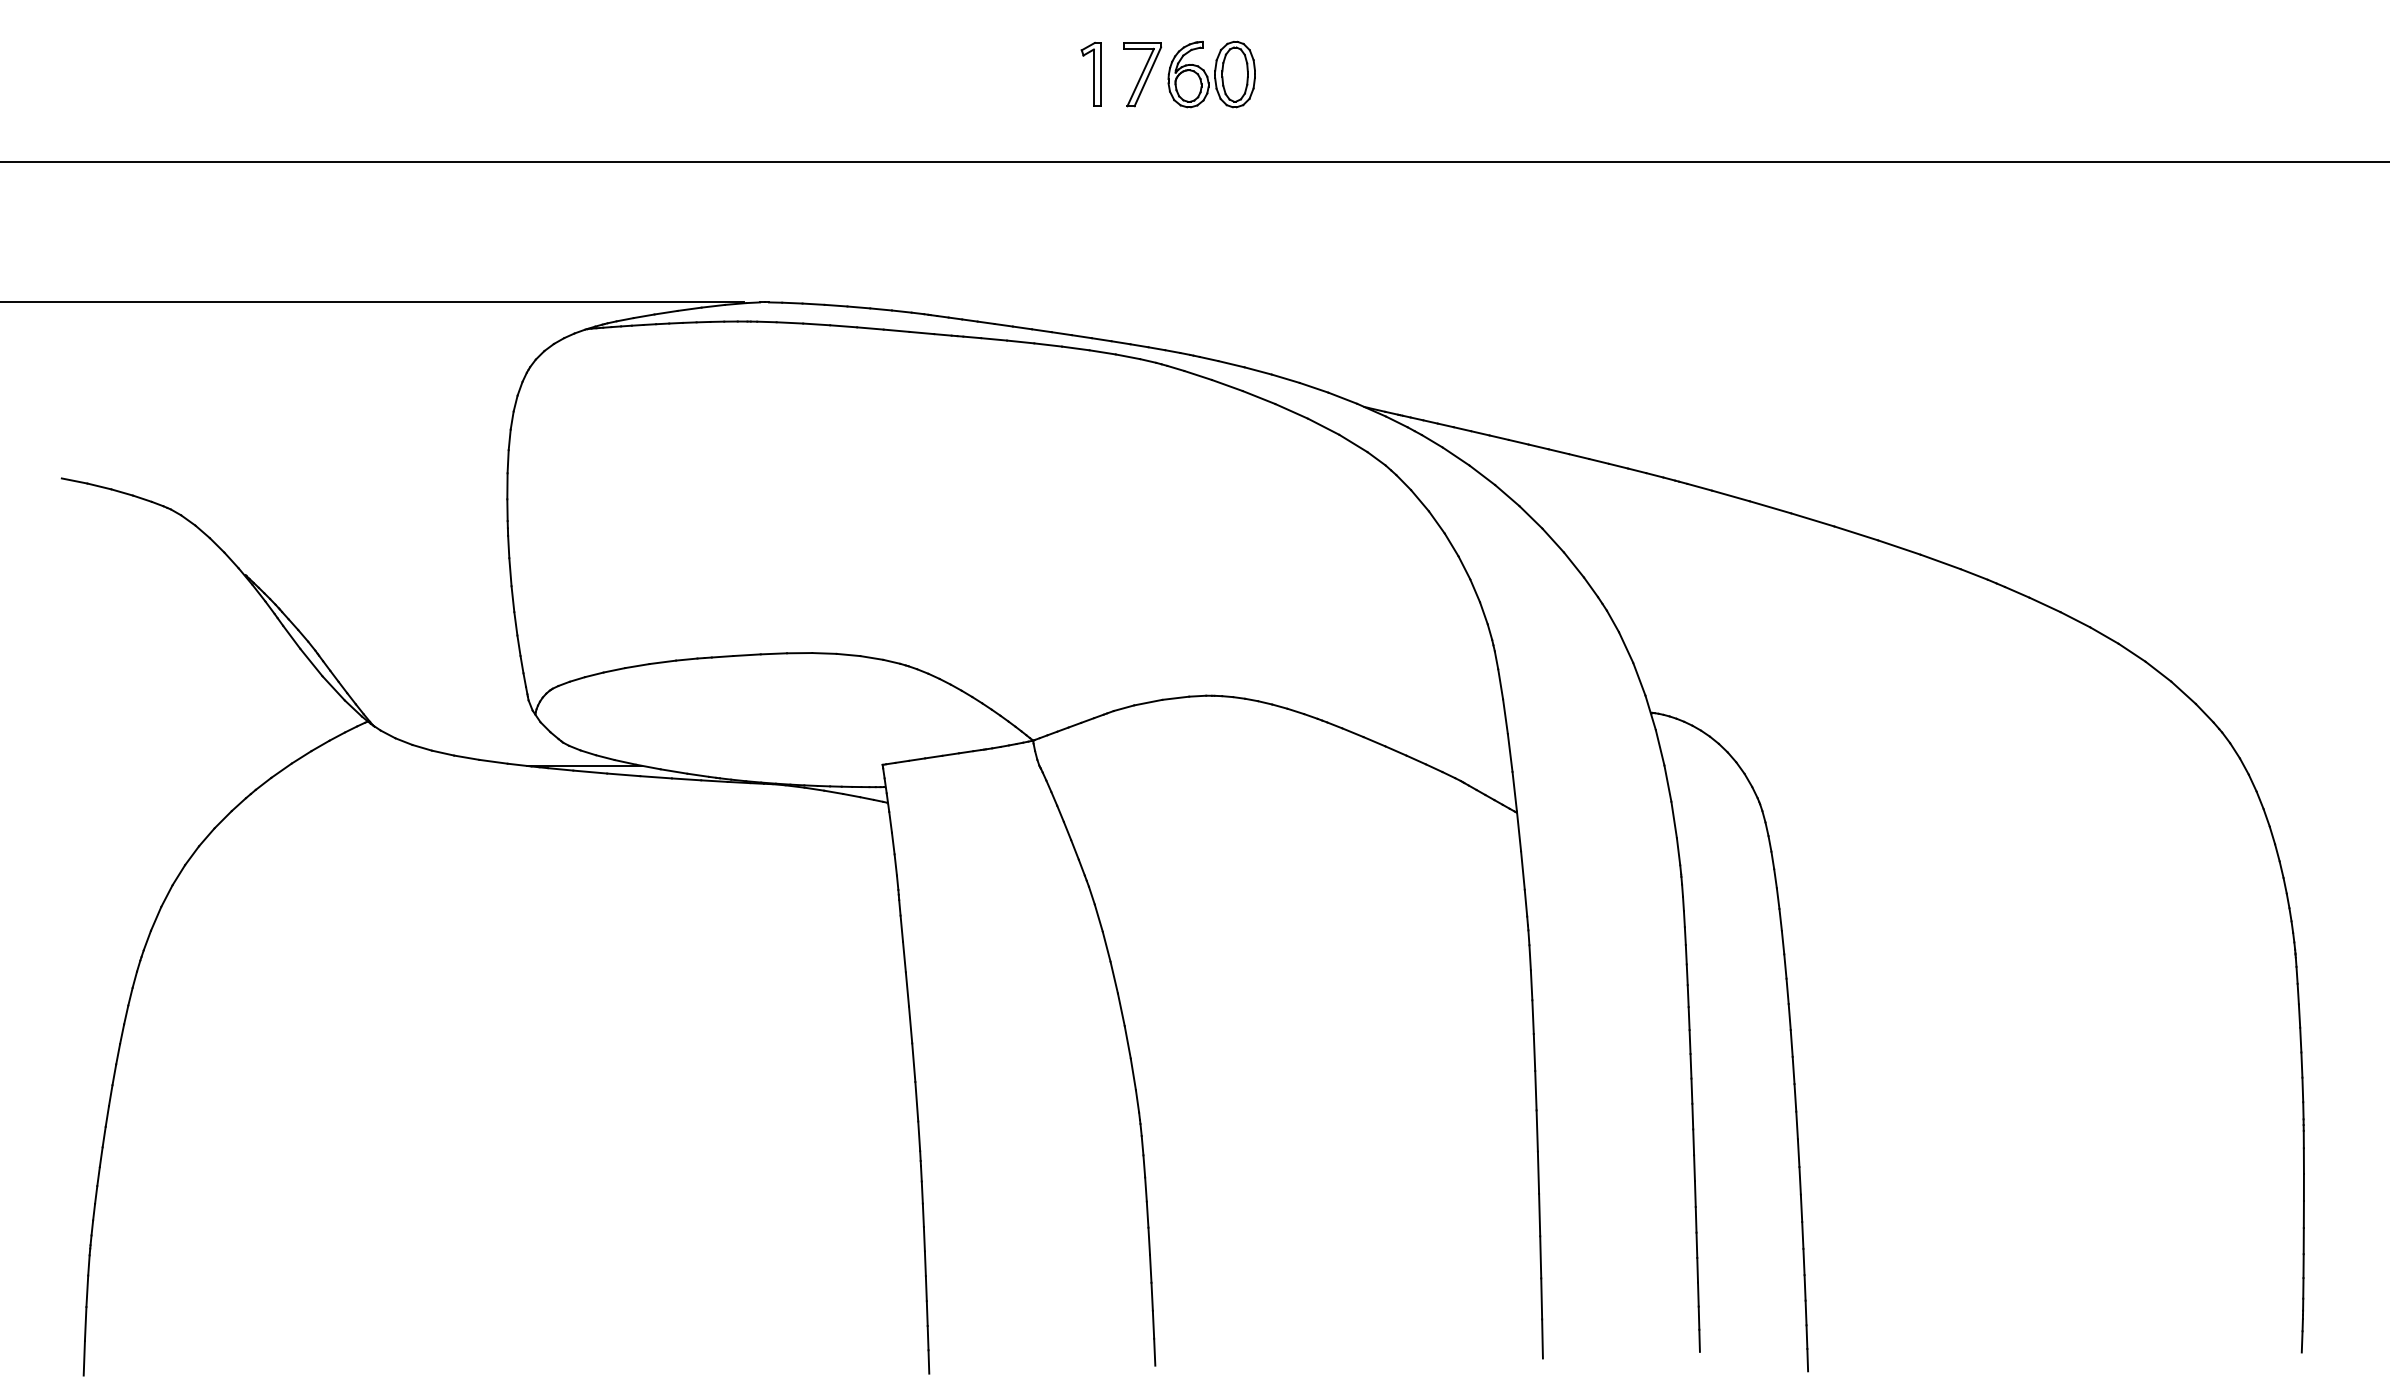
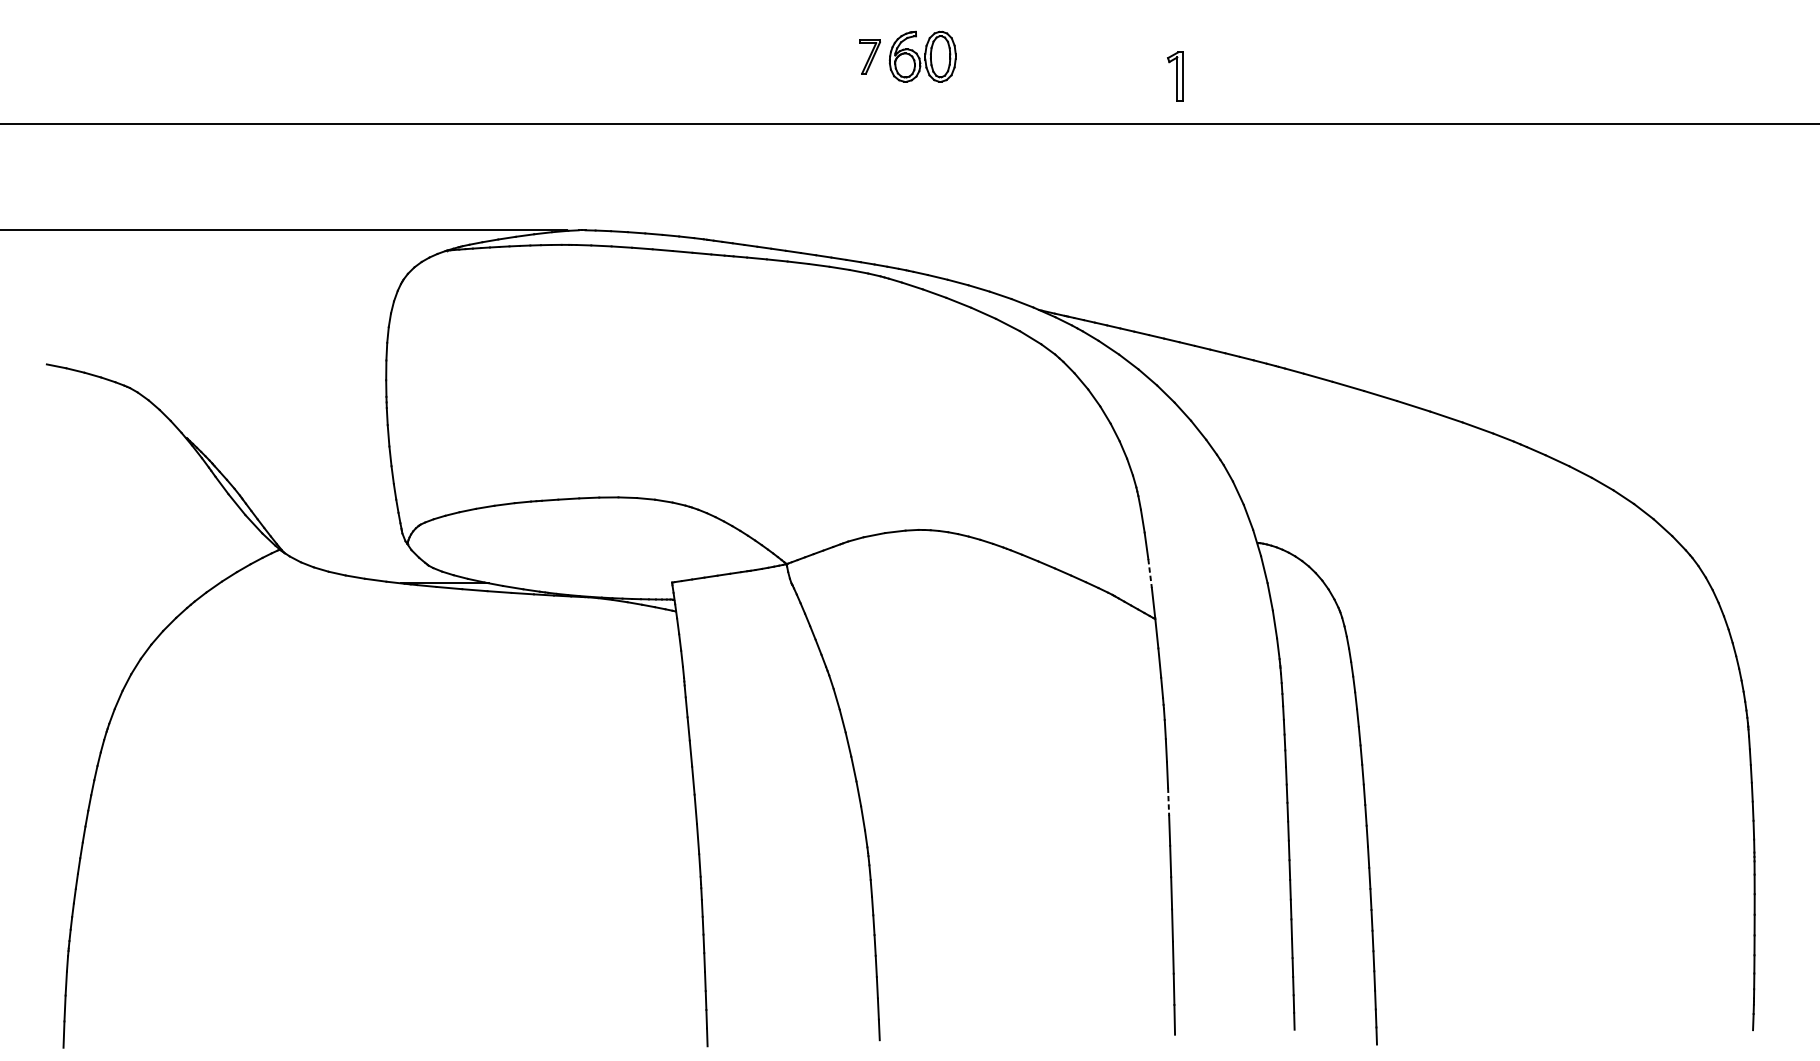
part: (1090, 73) -> (1174, 75), moved
part: (1142, 74) -> (870, 56), size x0.7
line: (1510, 753) -> (1150, 573), solid -> dashed
line: (1534, 1053) -> (1168, 802), solid -> dashed

